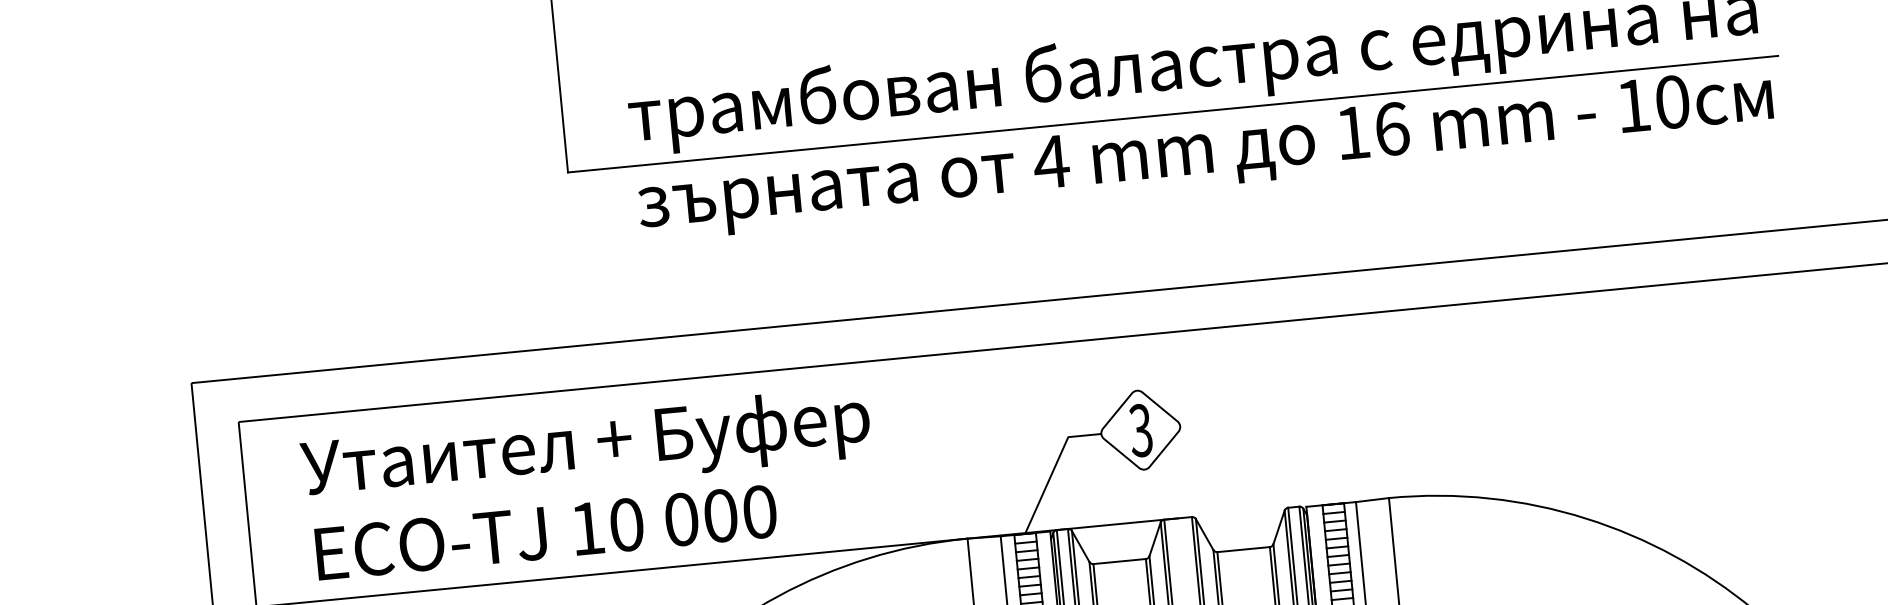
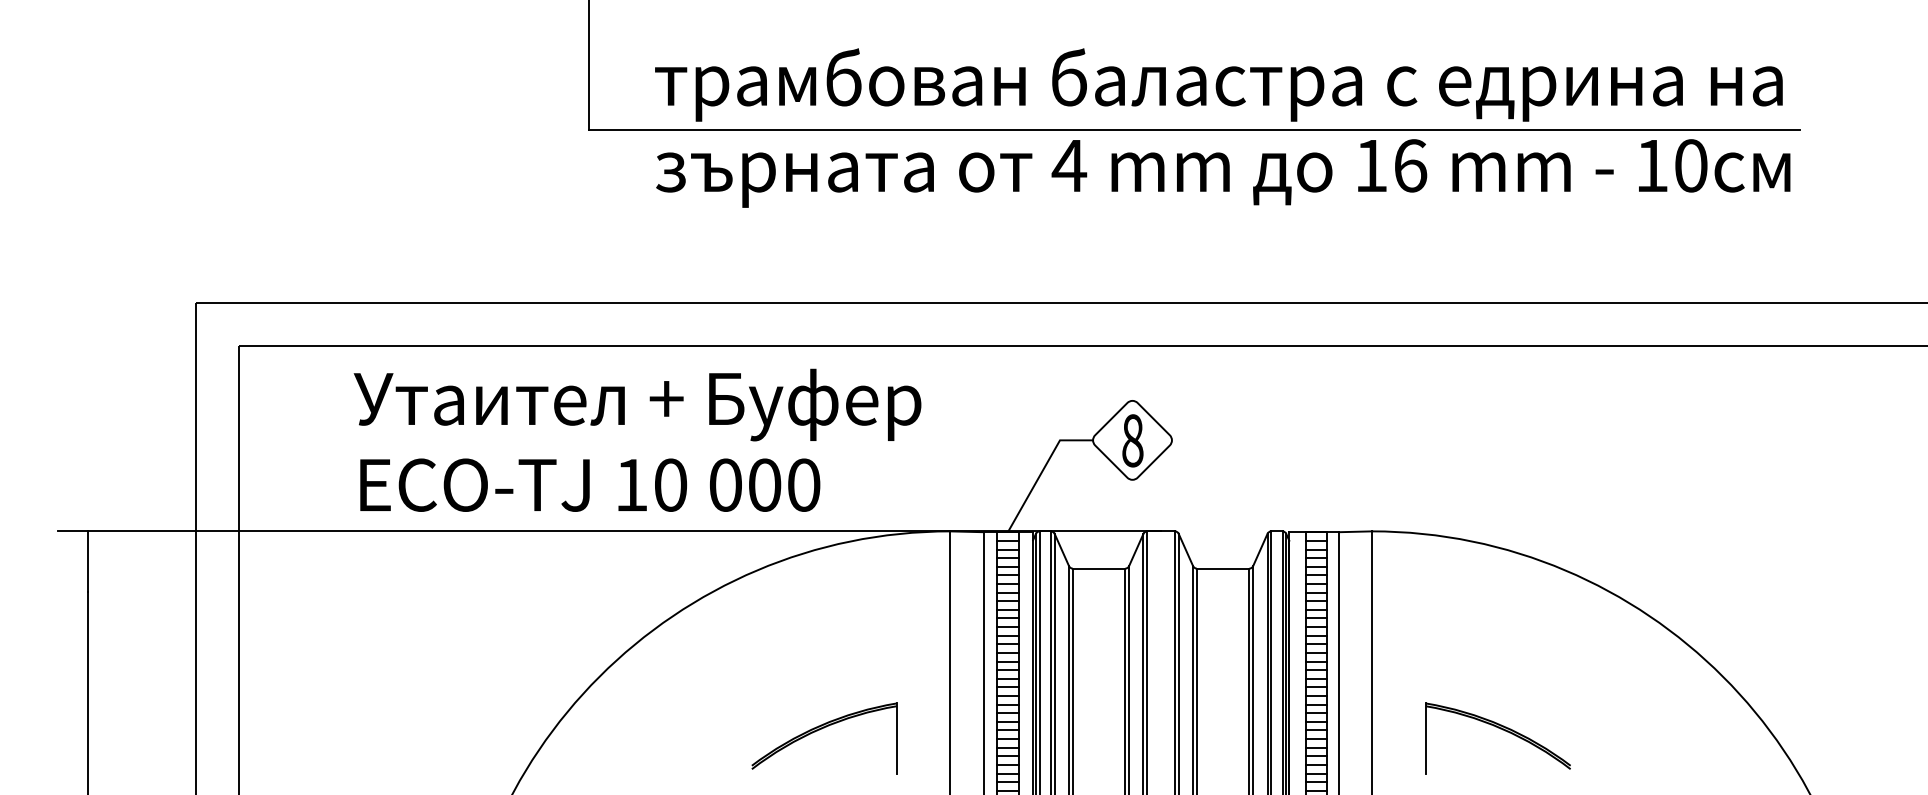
text: (1140, 430) -> (1132, 440), 3 -> 8
text: (589, 482) -> (637, 439), moved

